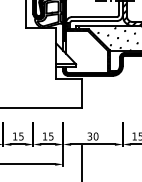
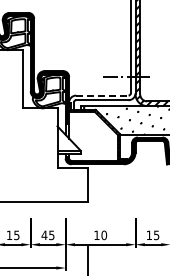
line: (94, 17) -> (102, 95), solid -> dashed
text: (45, 135) -> (44, 234), 15 -> 45
text: (89, 136) -> (96, 235), 30 -> 10

